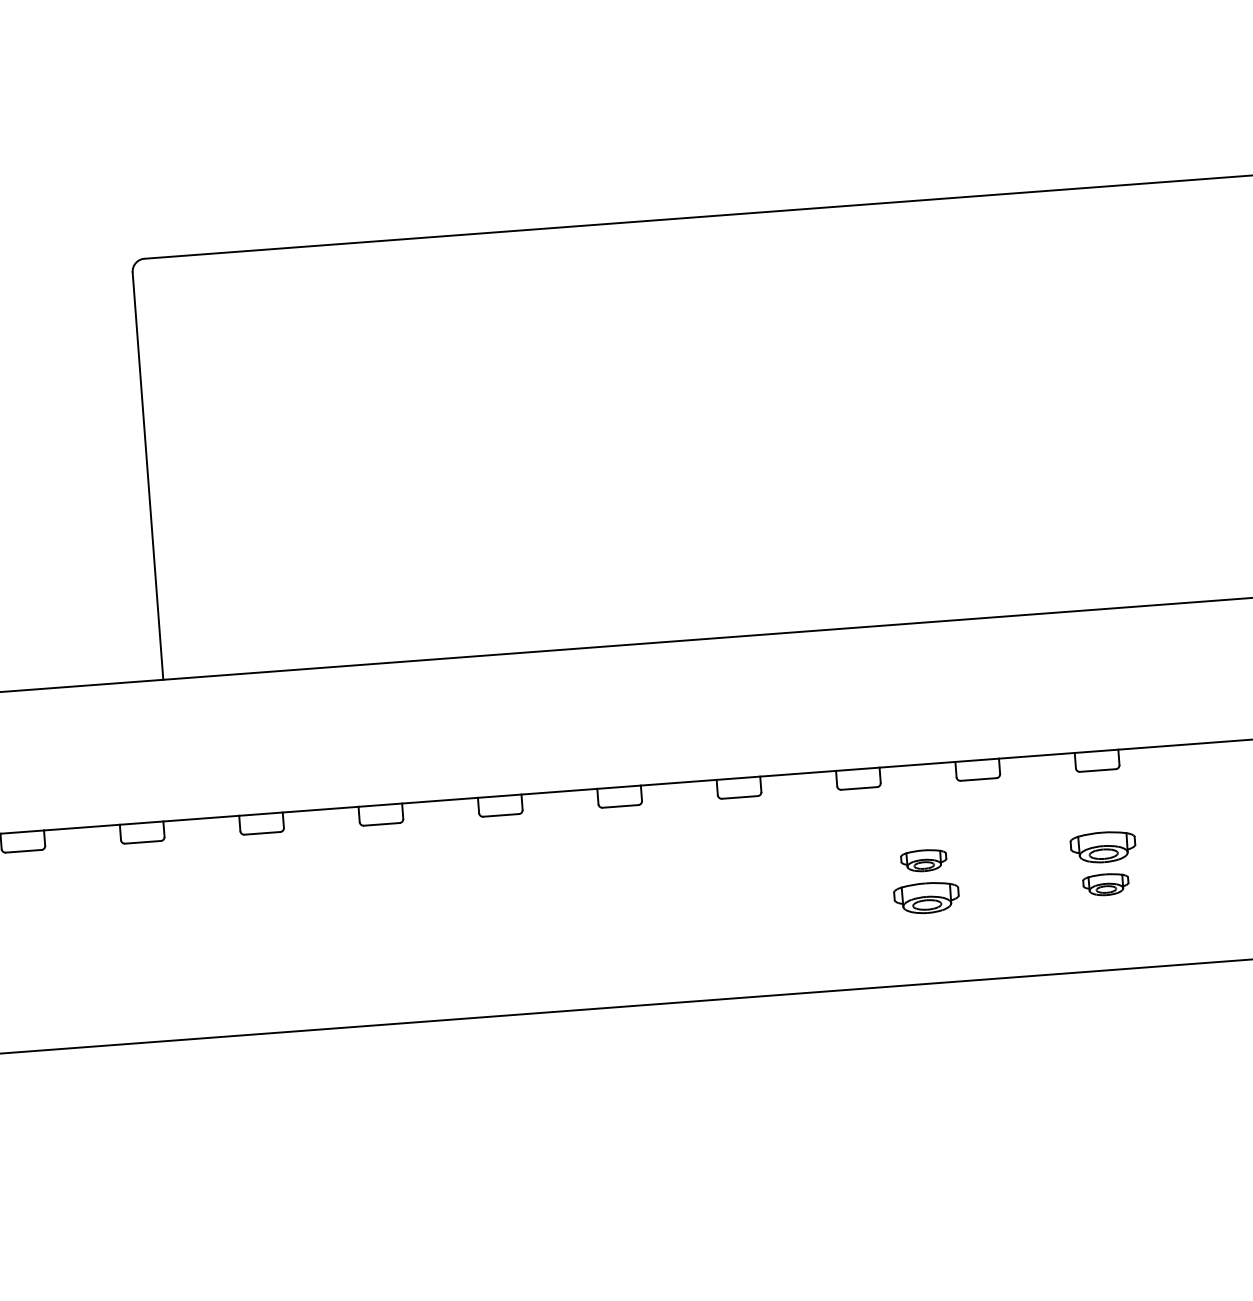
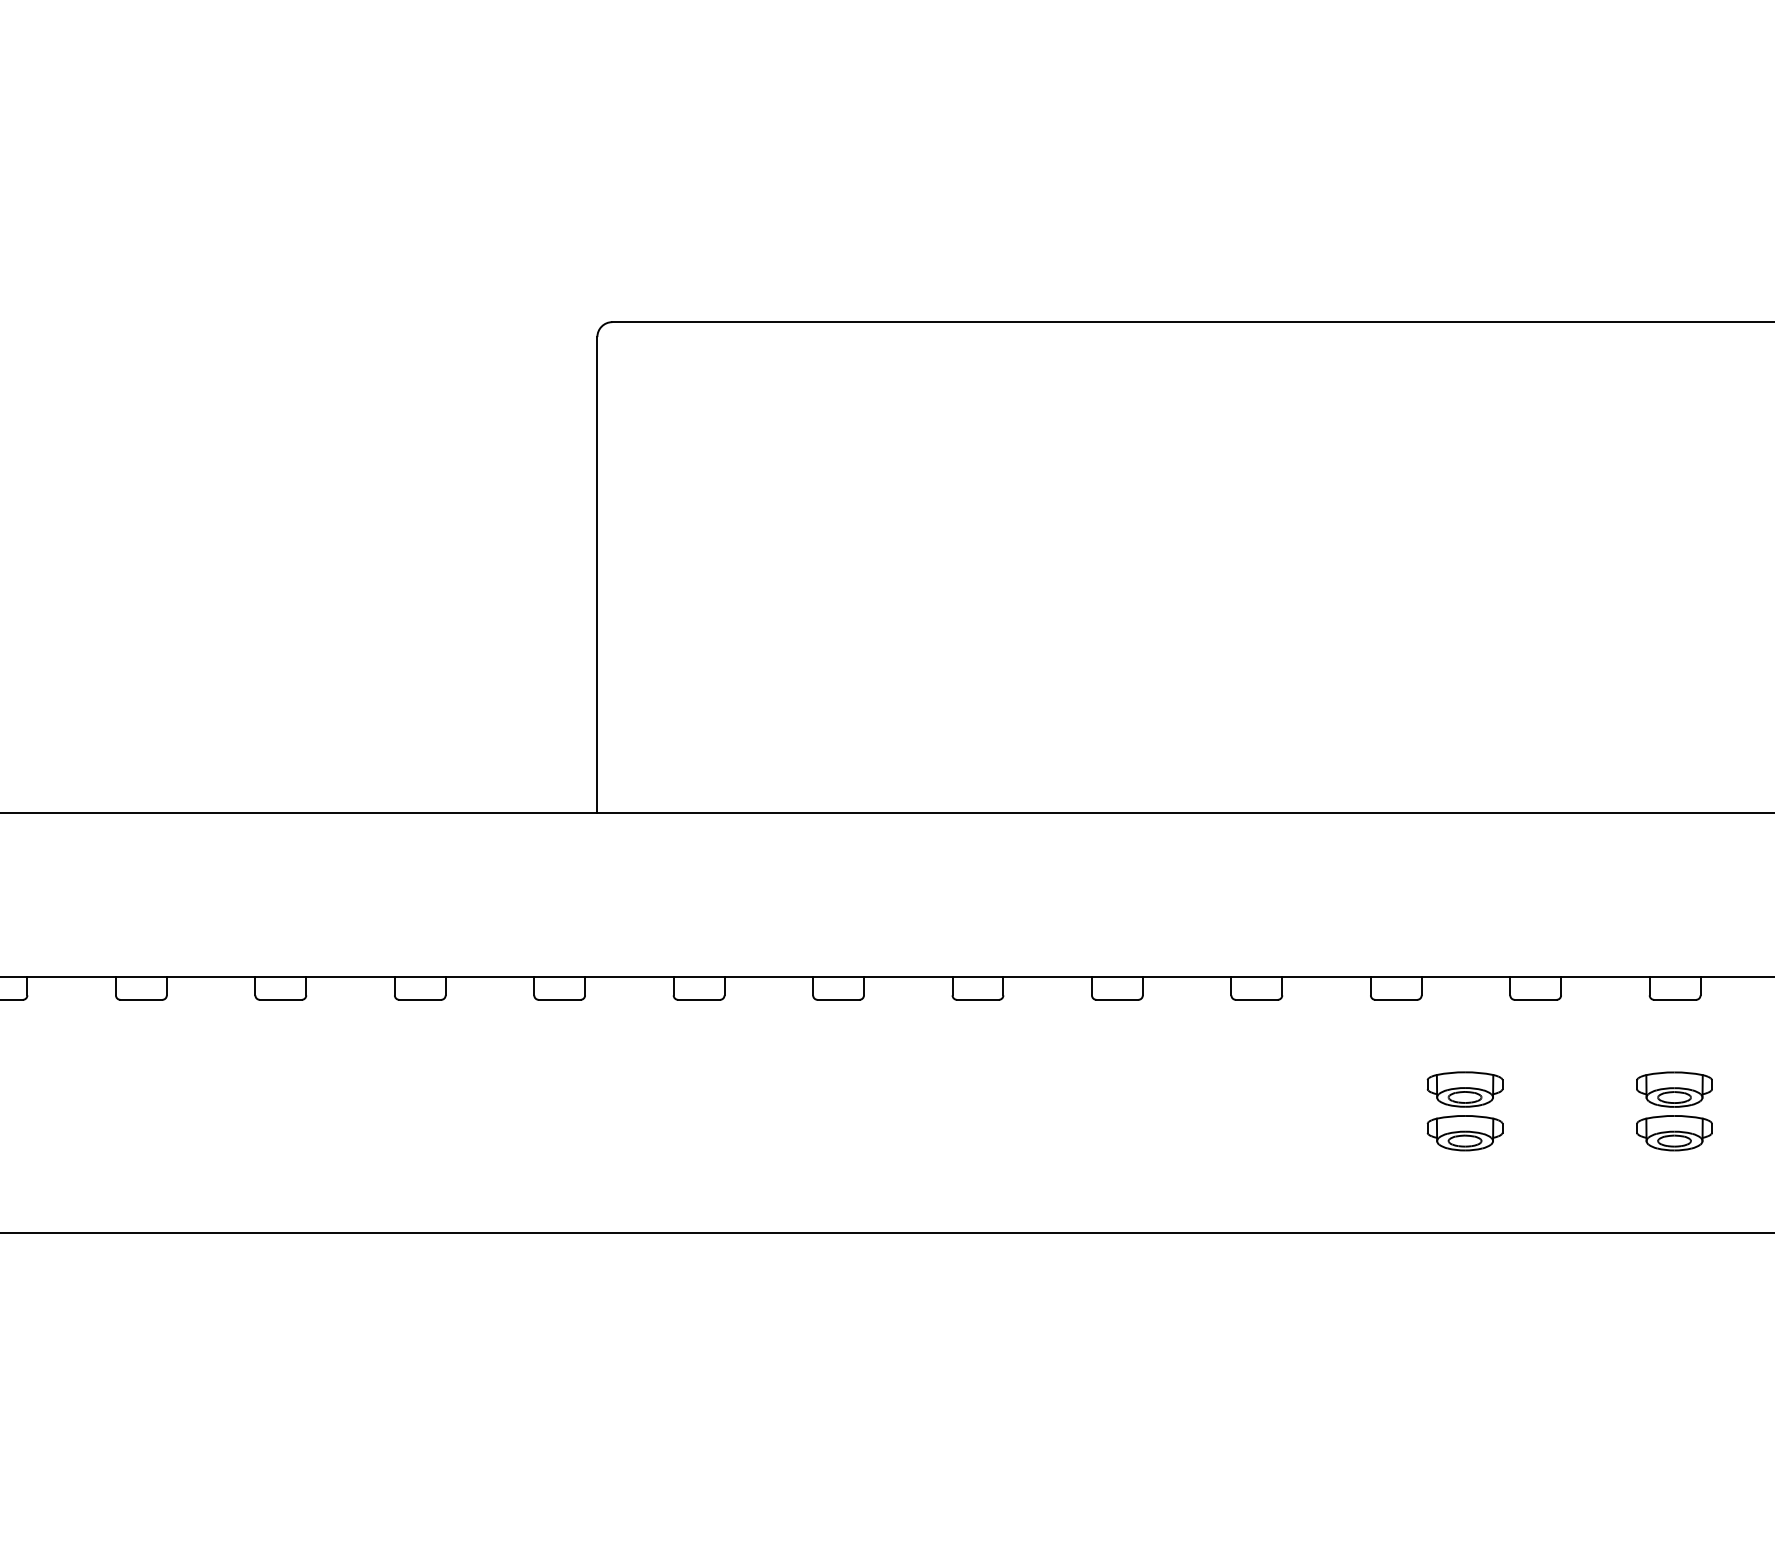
part: (923, 860) -> (1464, 1089), size x1.43
part: (1106, 884) -> (1674, 1133), size x1.43

